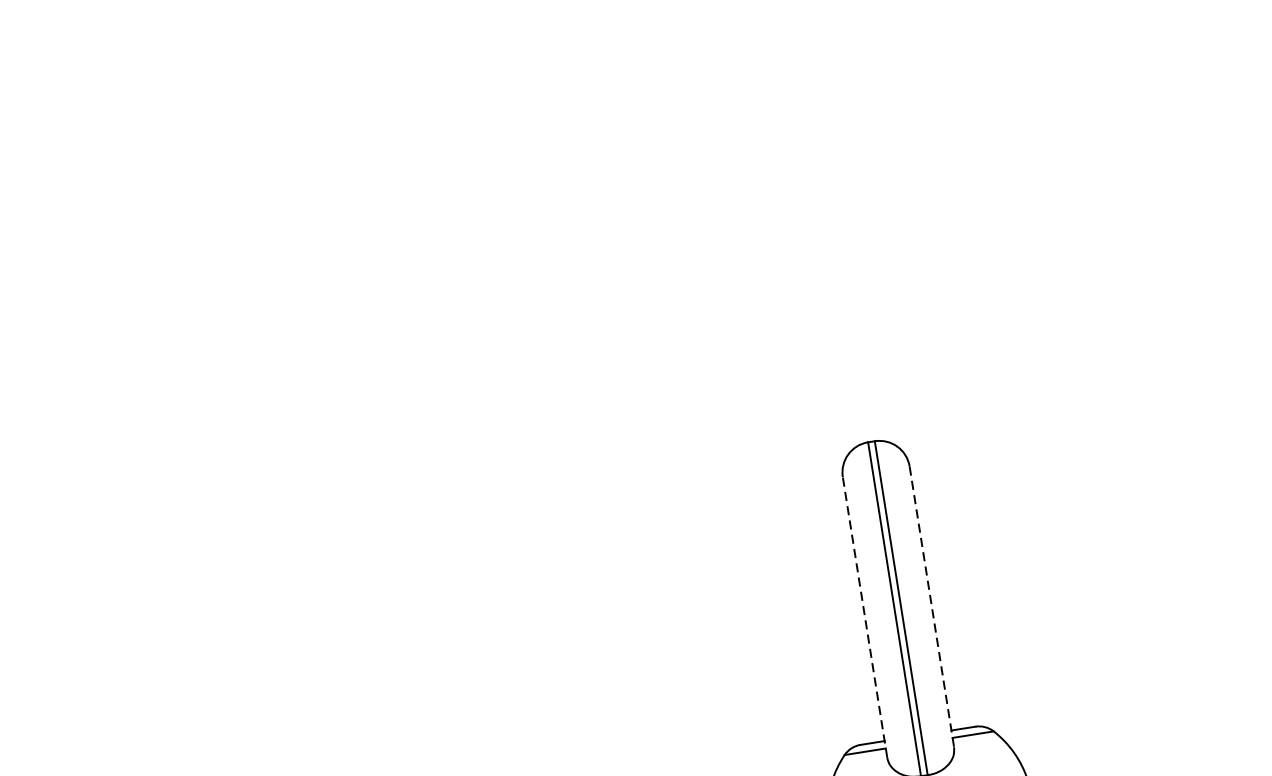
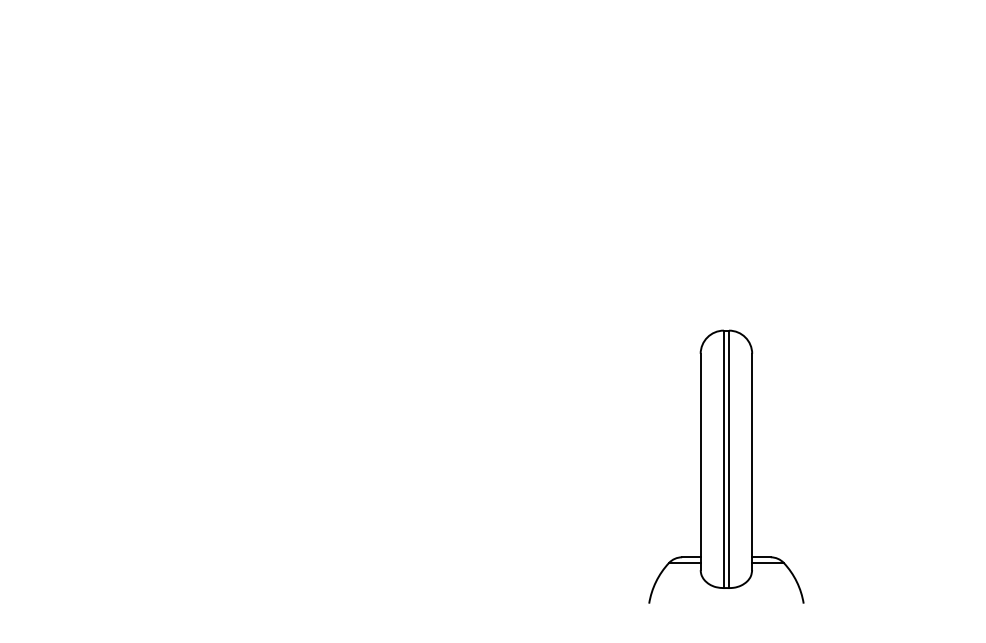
line: (932, 607) -> (752, 462), dashed -> solid
line: (864, 616) -> (700, 461), dashed -> solid

